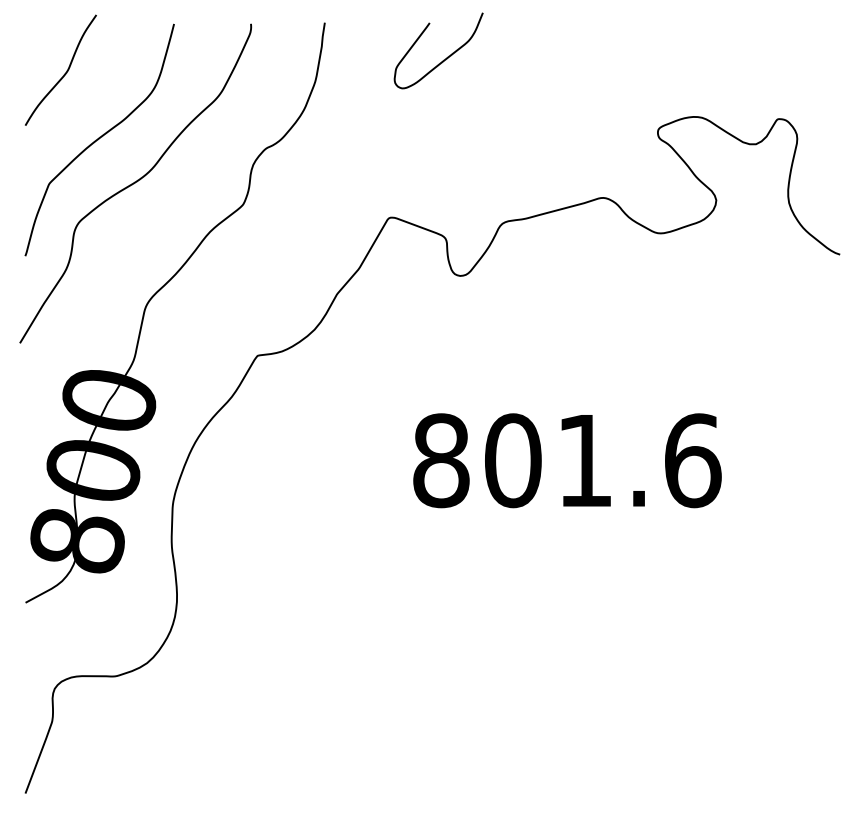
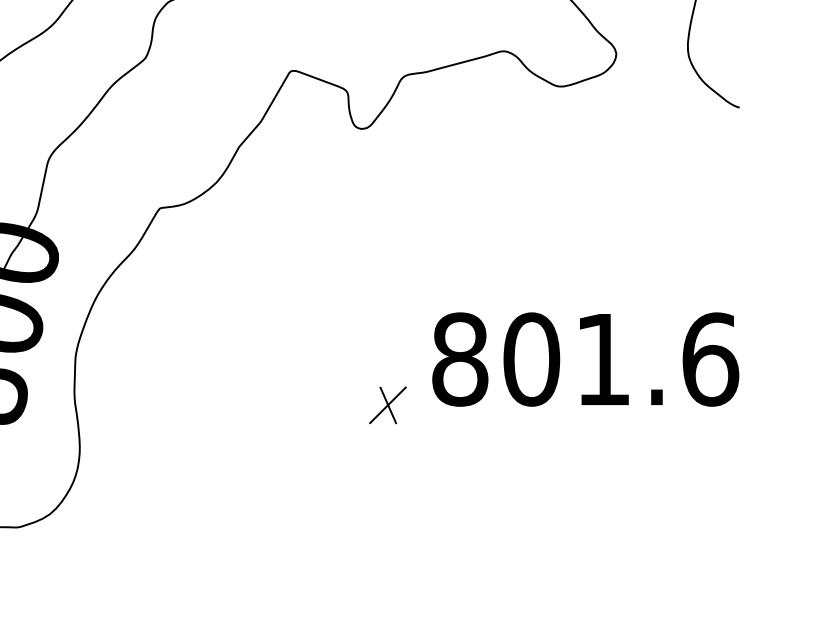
text: (567, 460) -> (585, 359), moved
part: (486, 553) -> (387, 405), added

